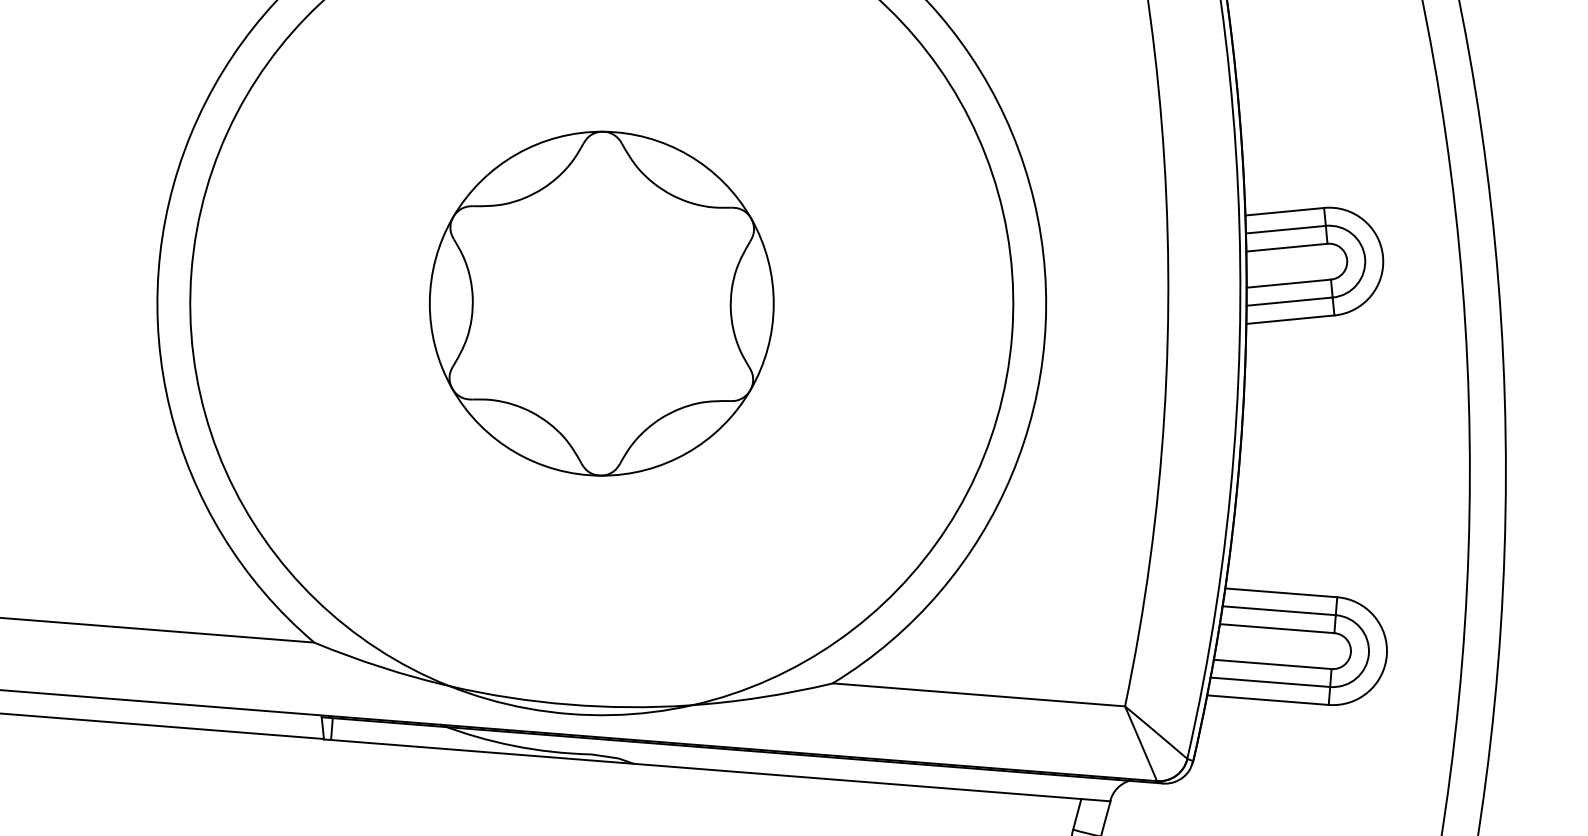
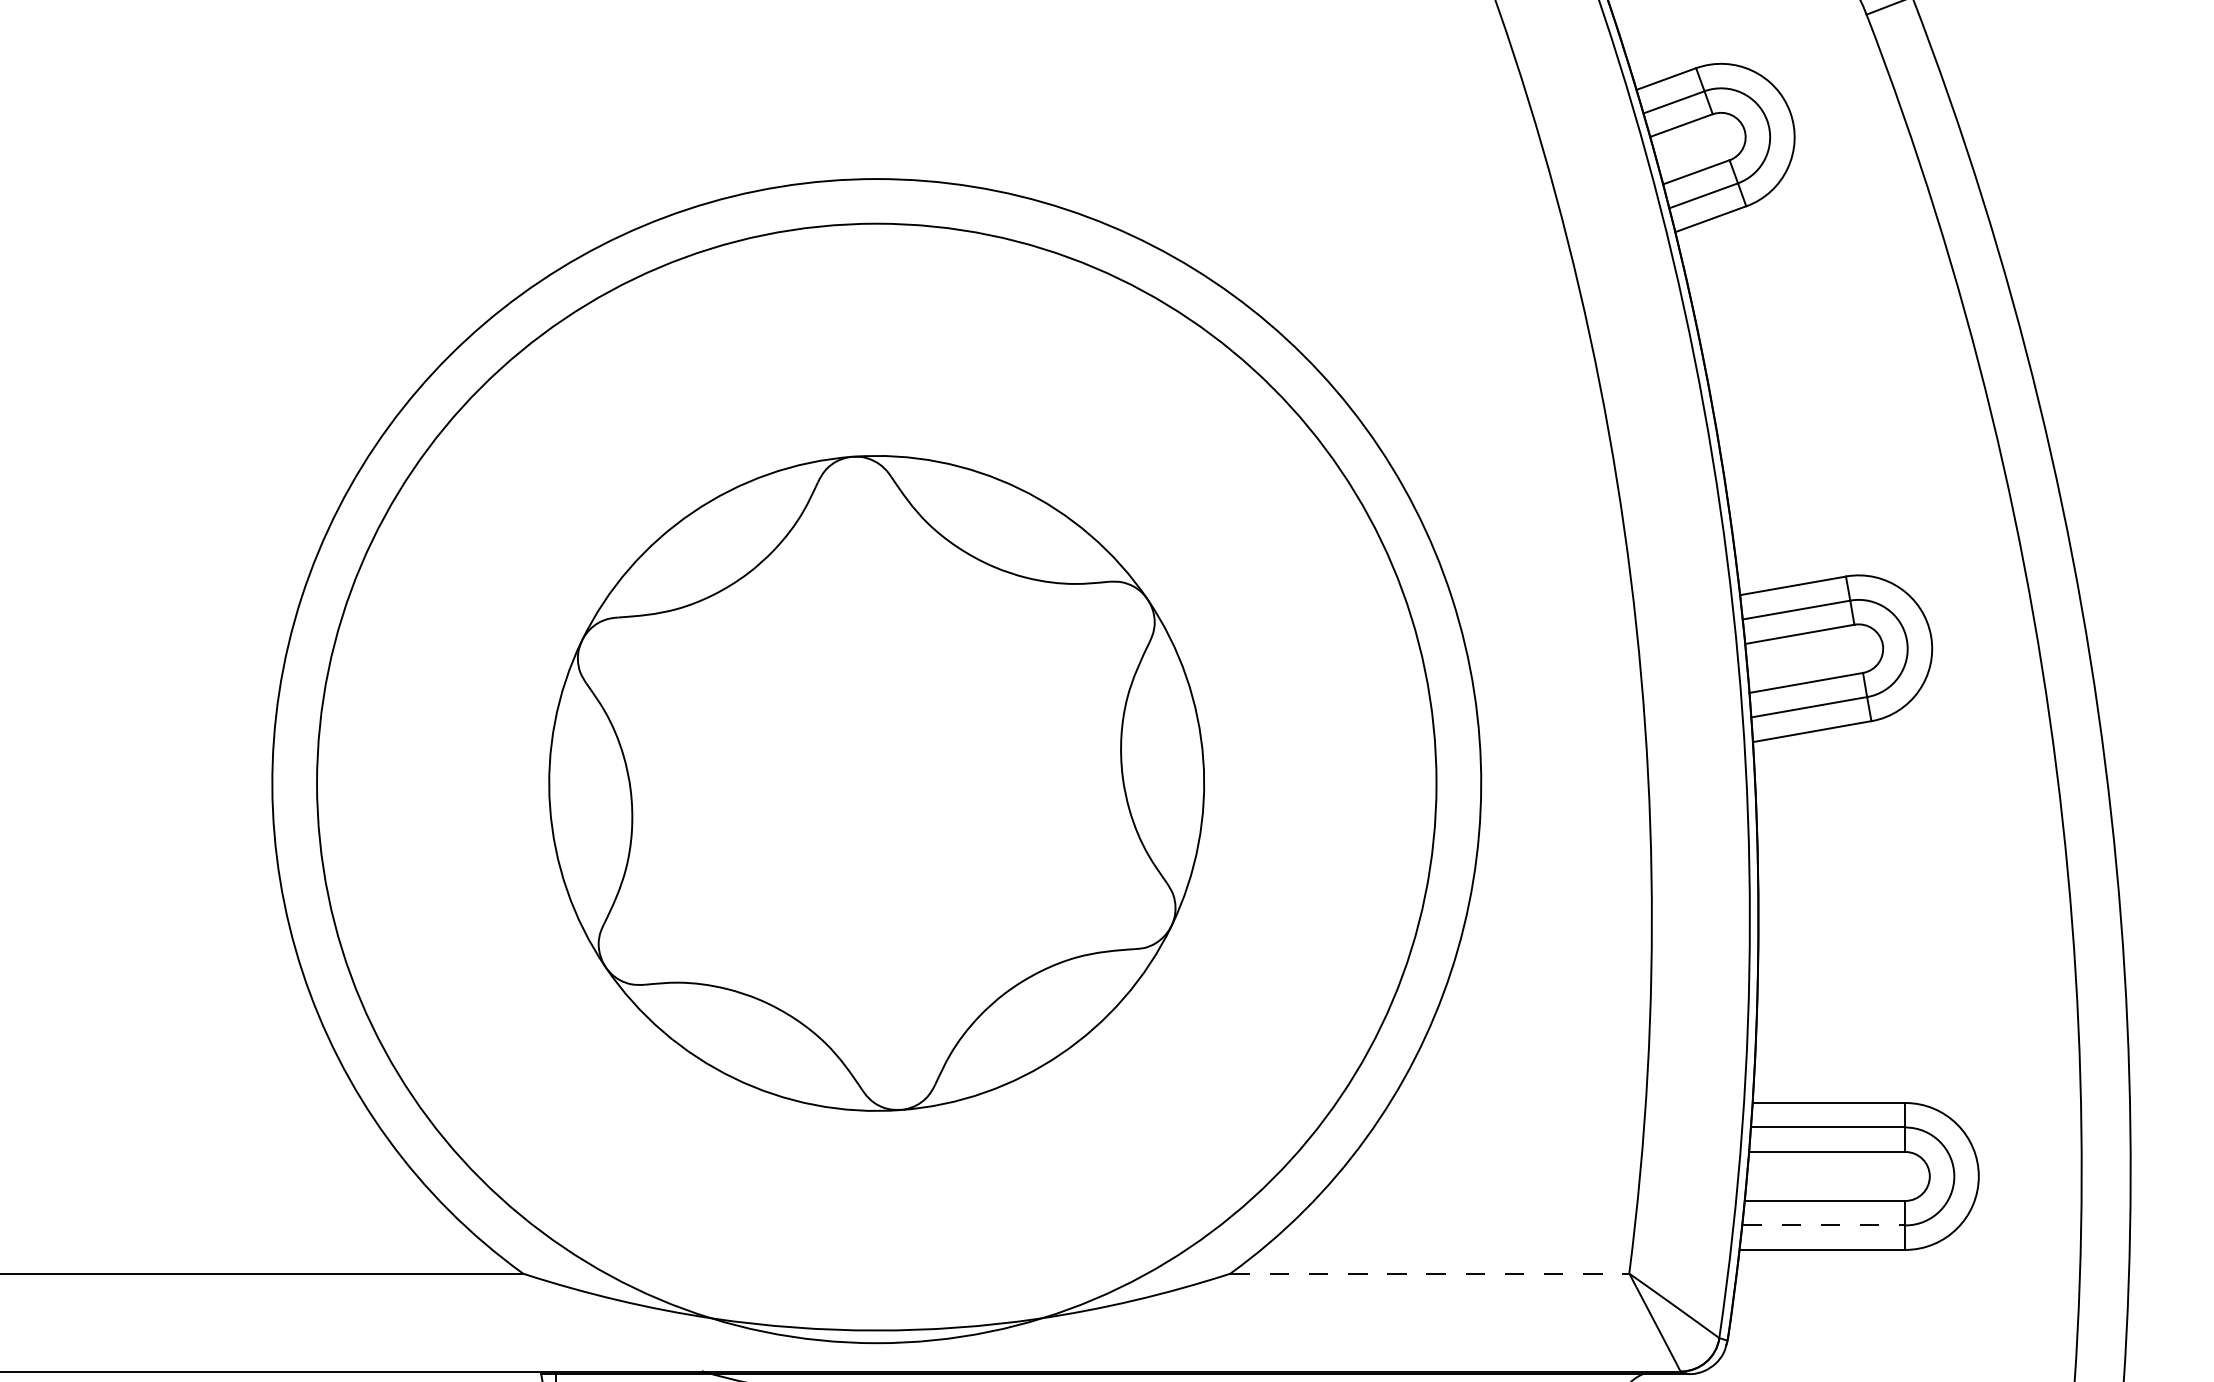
part: (601, 303) -> (876, 783), size x1.4
line: (1270, 682) -> (1823, 1225), solid -> dashed
line: (979, 694) -> (1430, 1273), solid -> dashed

